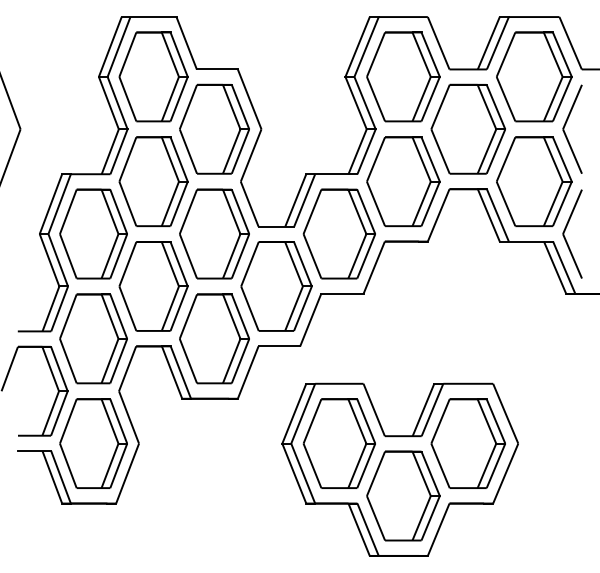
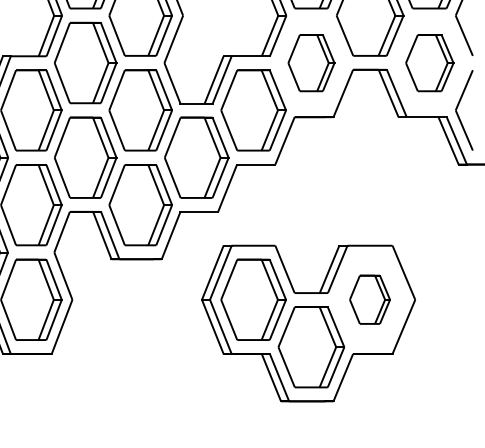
part: (403, 181) -> (311, 62), size x0.7
part: (534, 181) -> (429, 62), size x0.7
part: (467, 443) -> (369, 299), size x0.6

